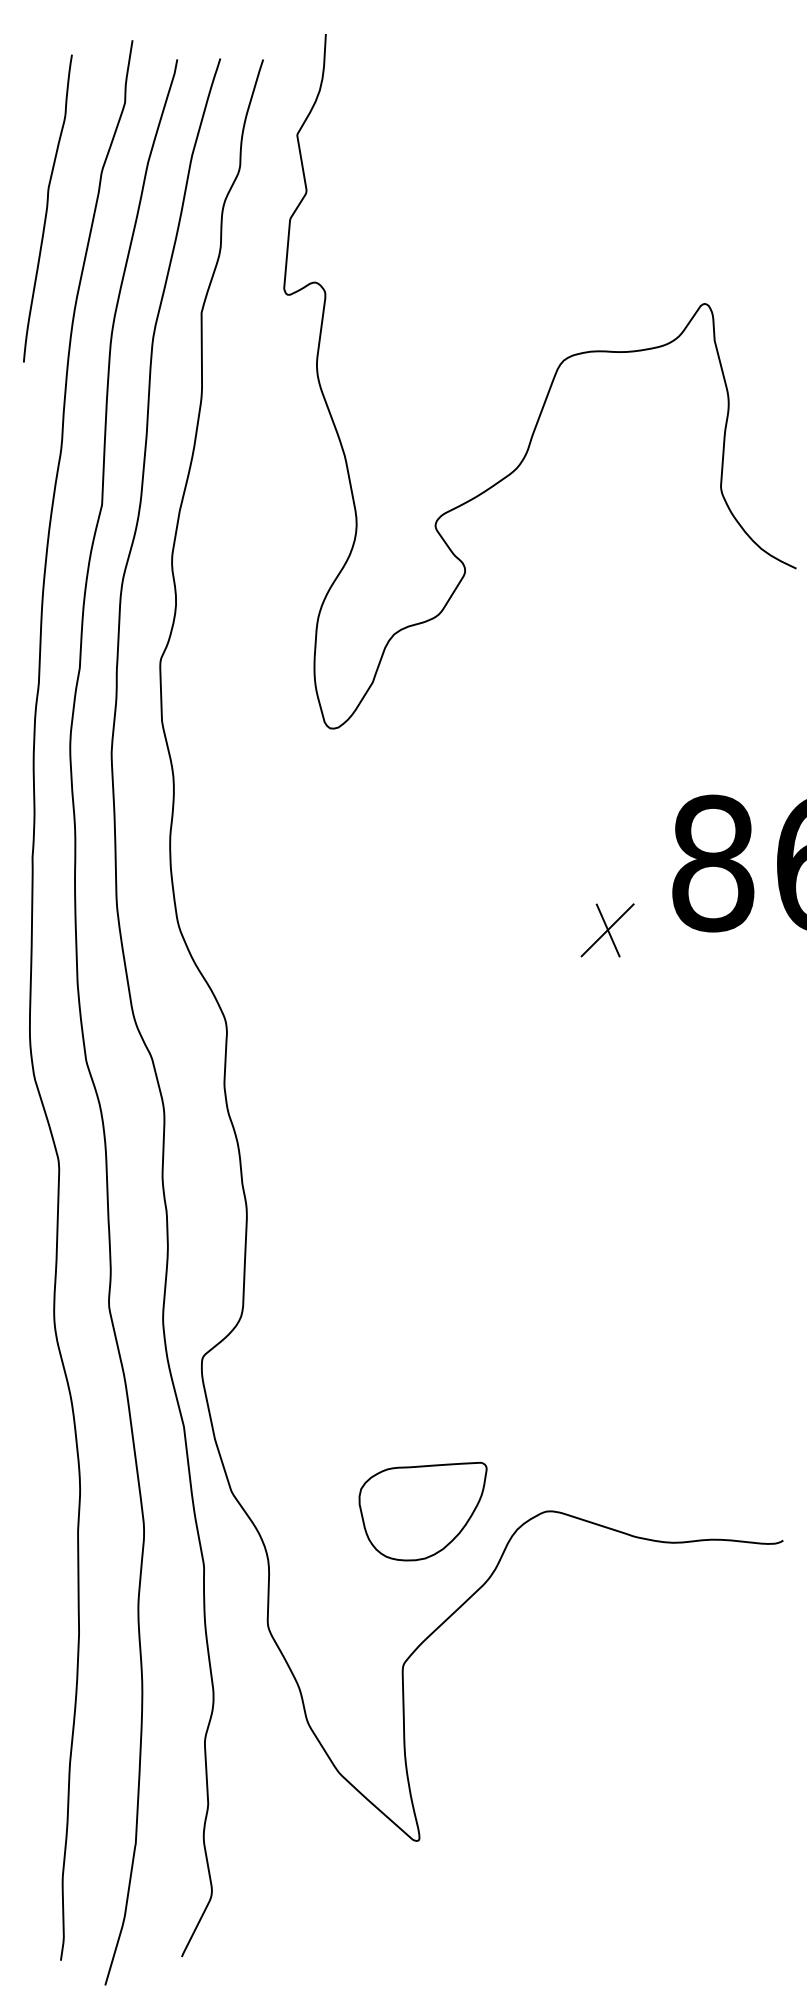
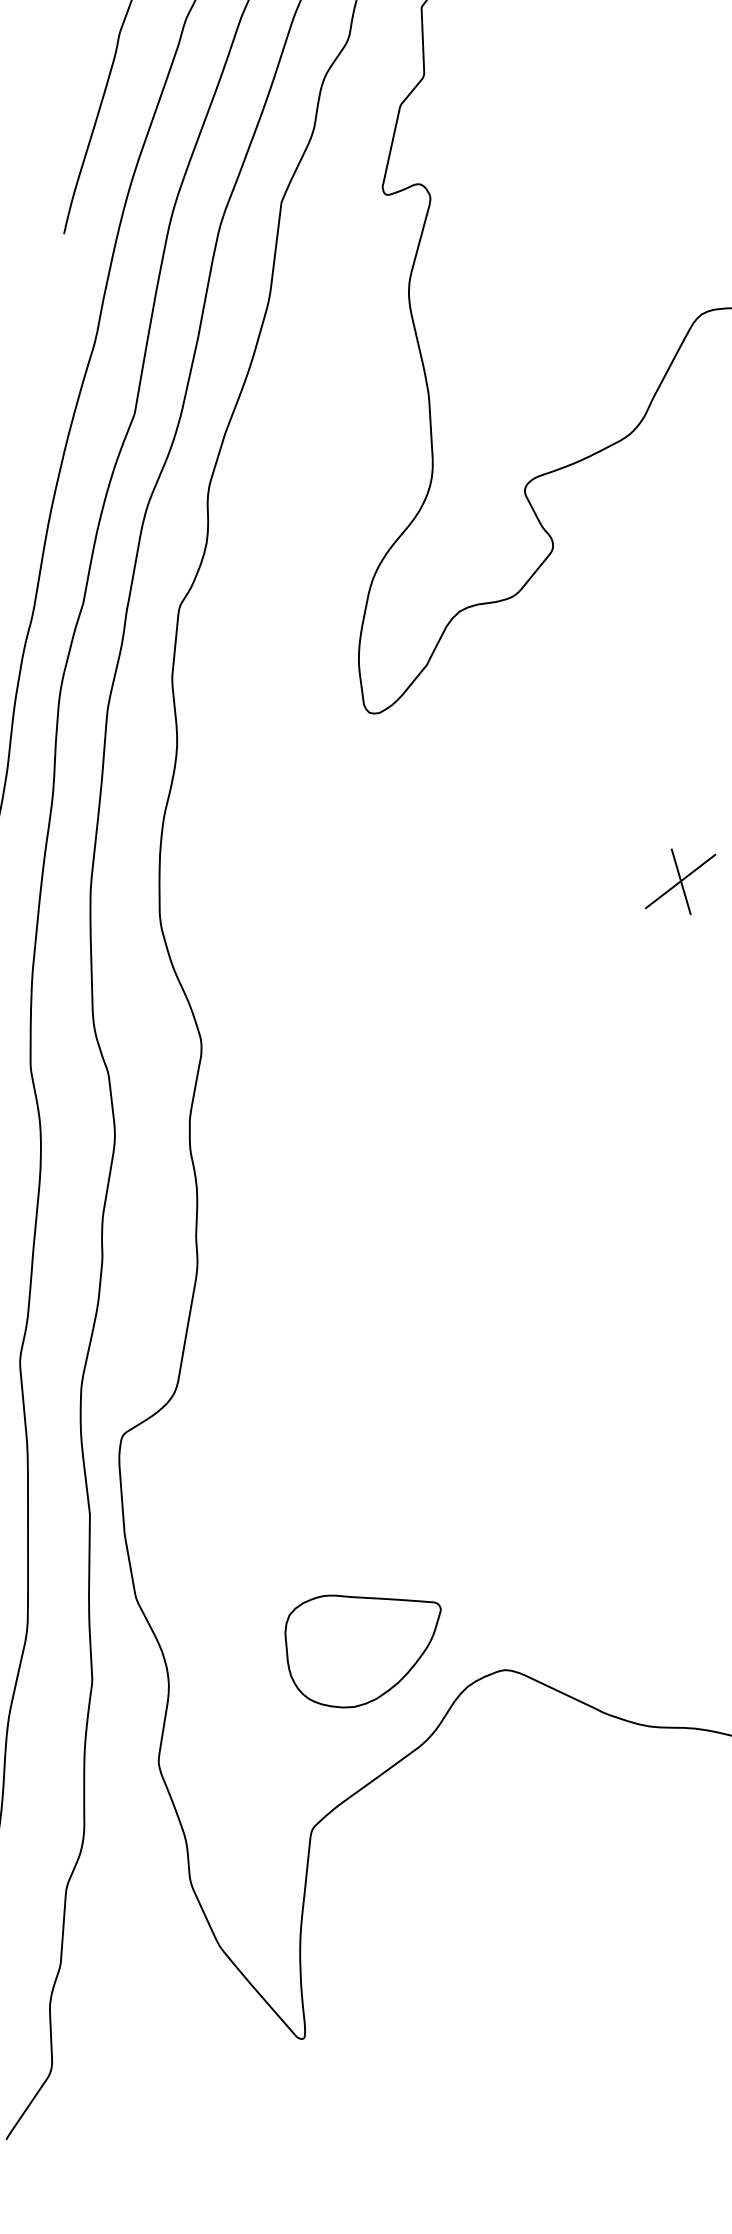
part: (607, 930) -> (680, 881), moved

